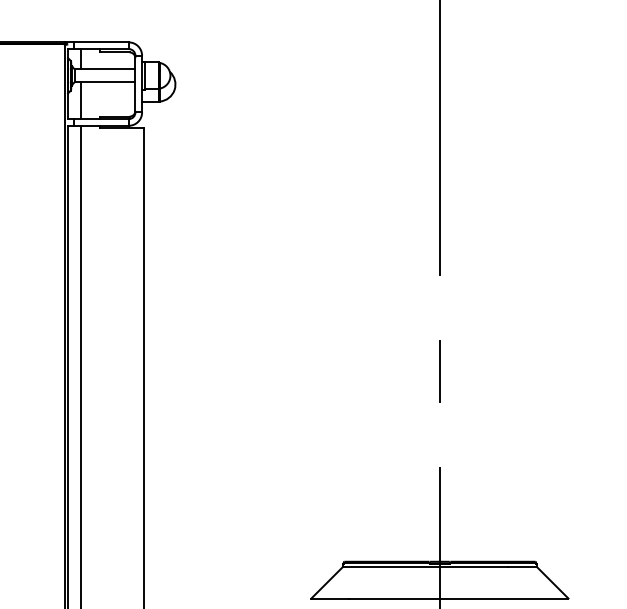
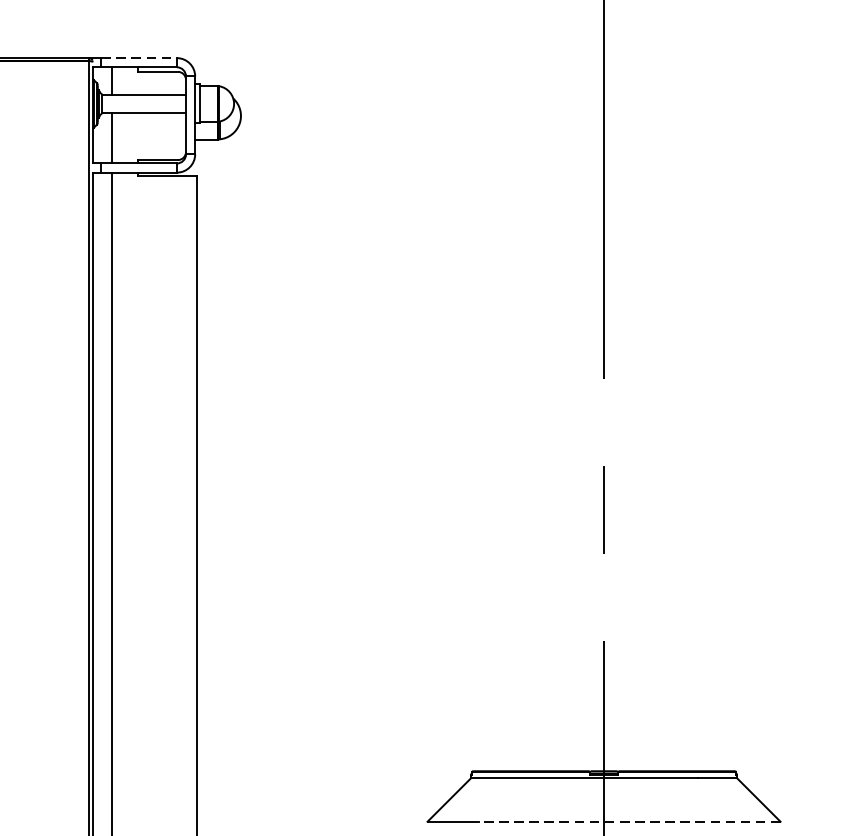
line: (101, 42) -> (139, 58), solid -> dashed
line: (458, 598) -> (629, 821), solid -> dashed

